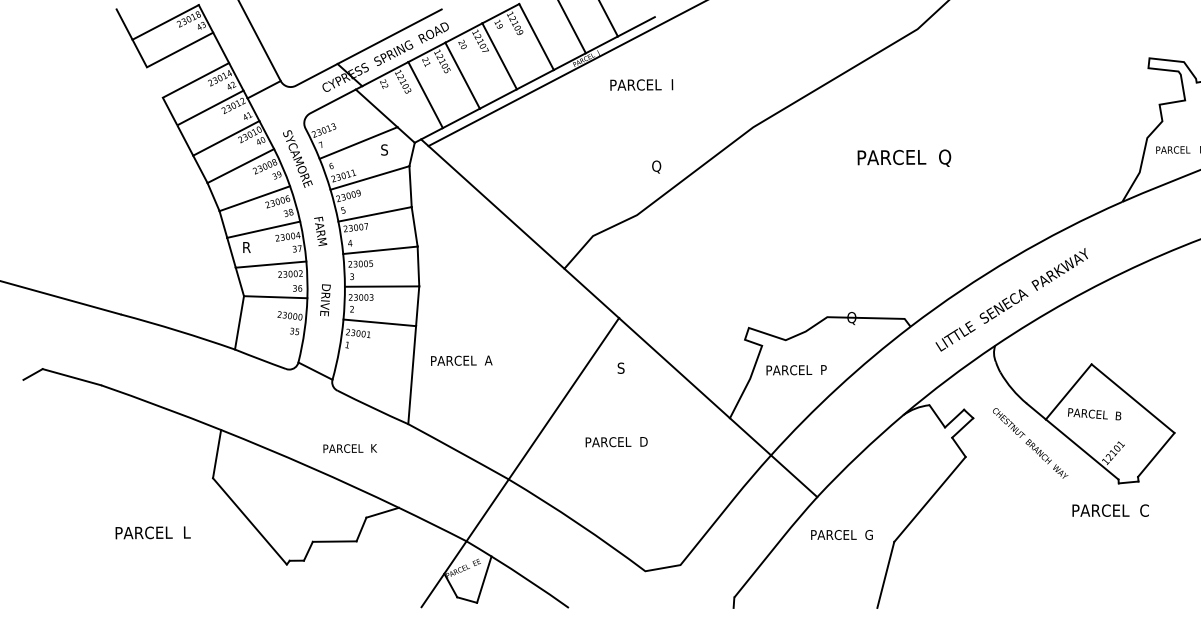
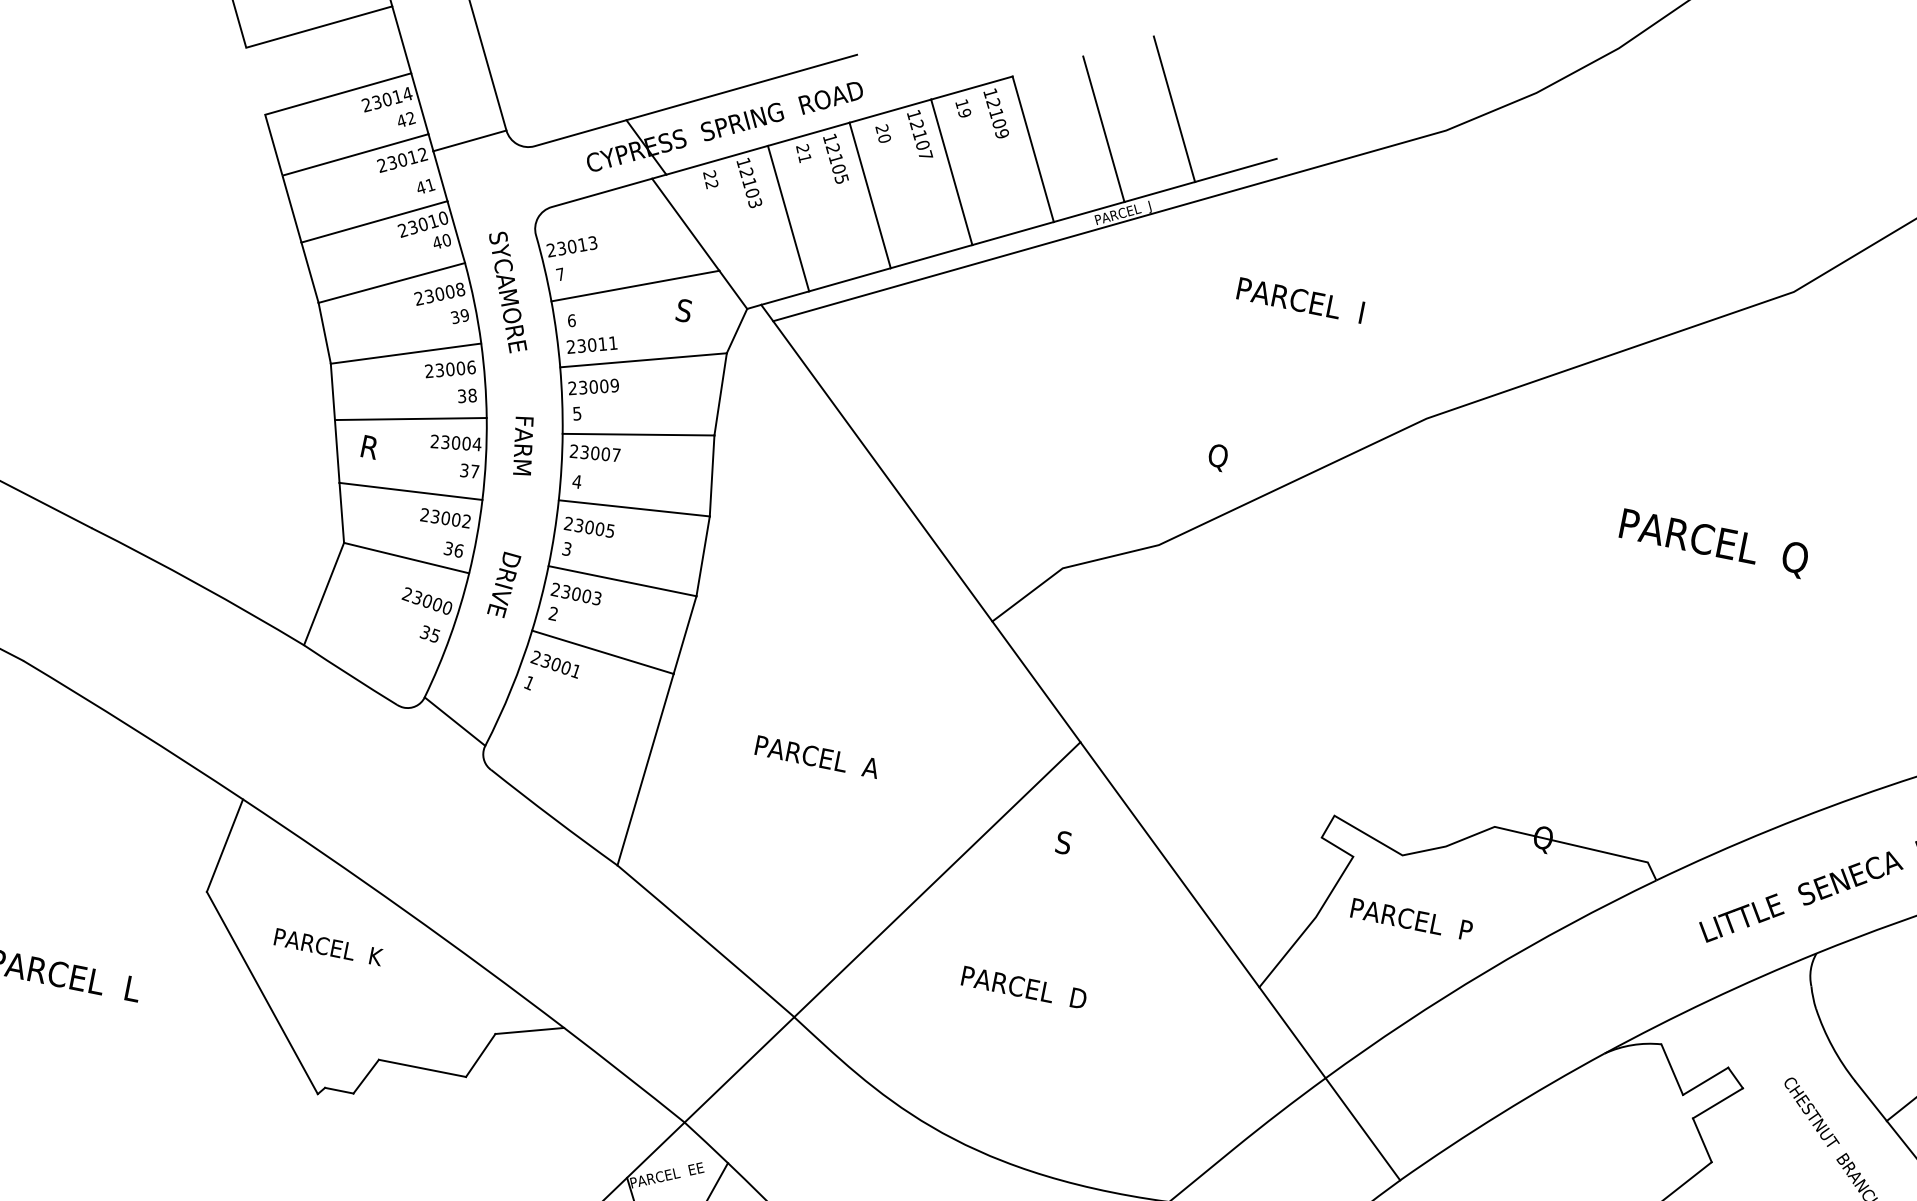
text: (641, 84) -> (1300, 299), moved
text: (461, 360) -> (817, 756), moved
text: (349, 448) -> (327, 946), moved

